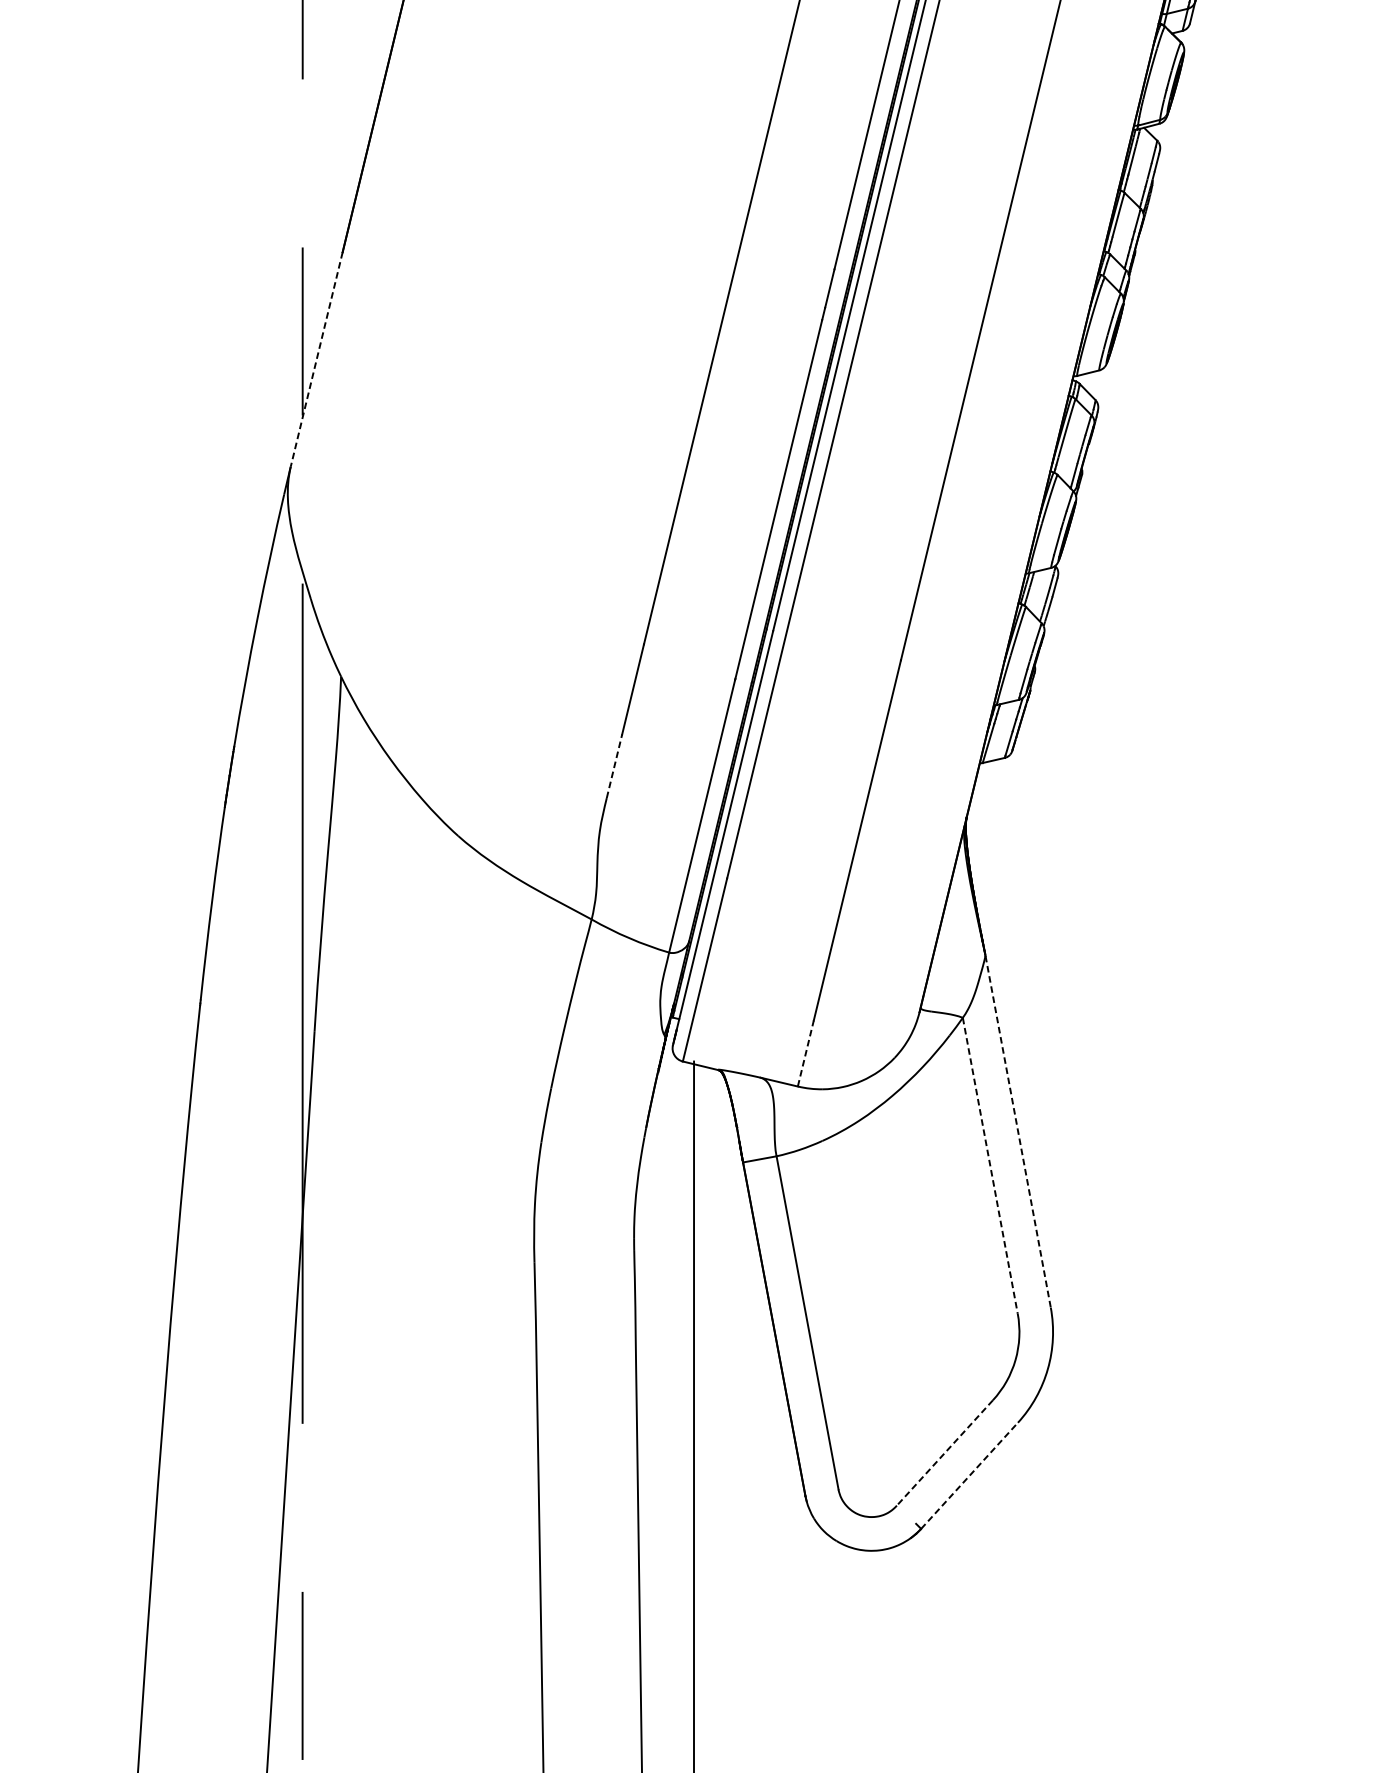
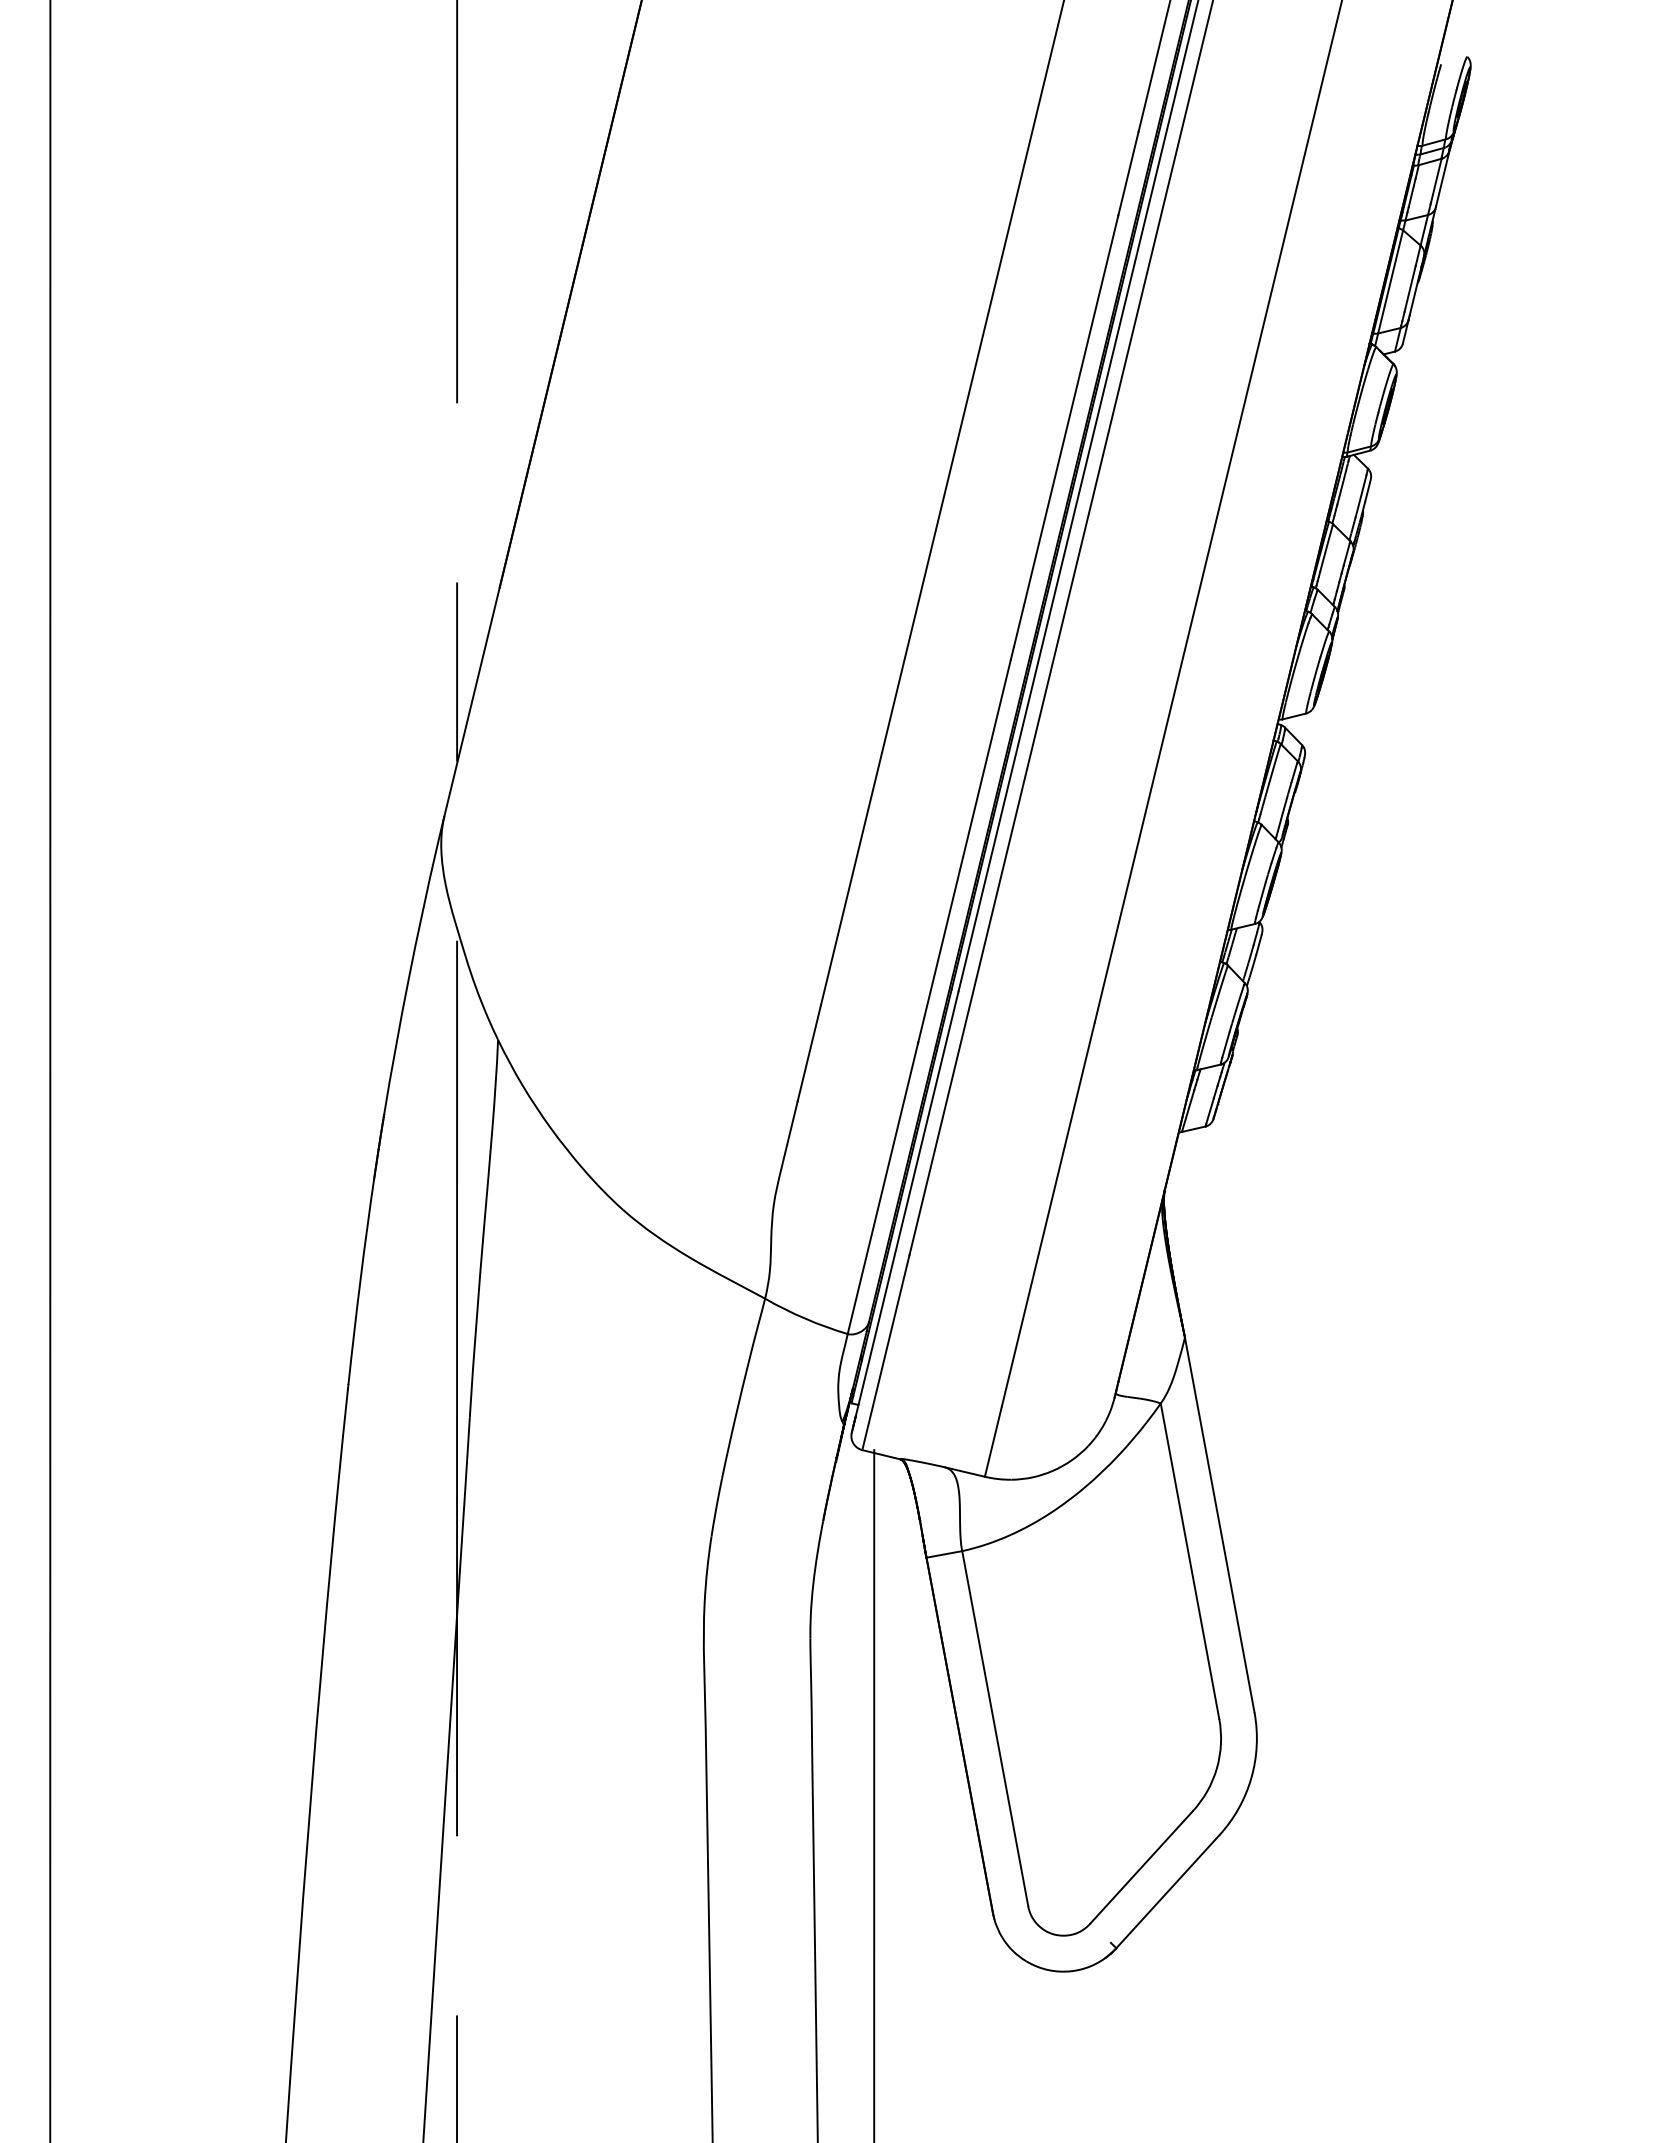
line: (317, 359) -> (472, 701), dashed -> solid
line: (614, 766) -> (789, 1135), dashed -> solid
line: (805, 1053) -> (993, 1441), dashed -> solid
line: (1017, 1132) -> (1219, 1525), dashed -> solid
line: (990, 1166) -> (1190, 1561), dashed -> solid
line: (944, 1453) -> (1141, 1867), dashed -> solid
line: (969, 1475) -> (1167, 1891), dashed -> solid

